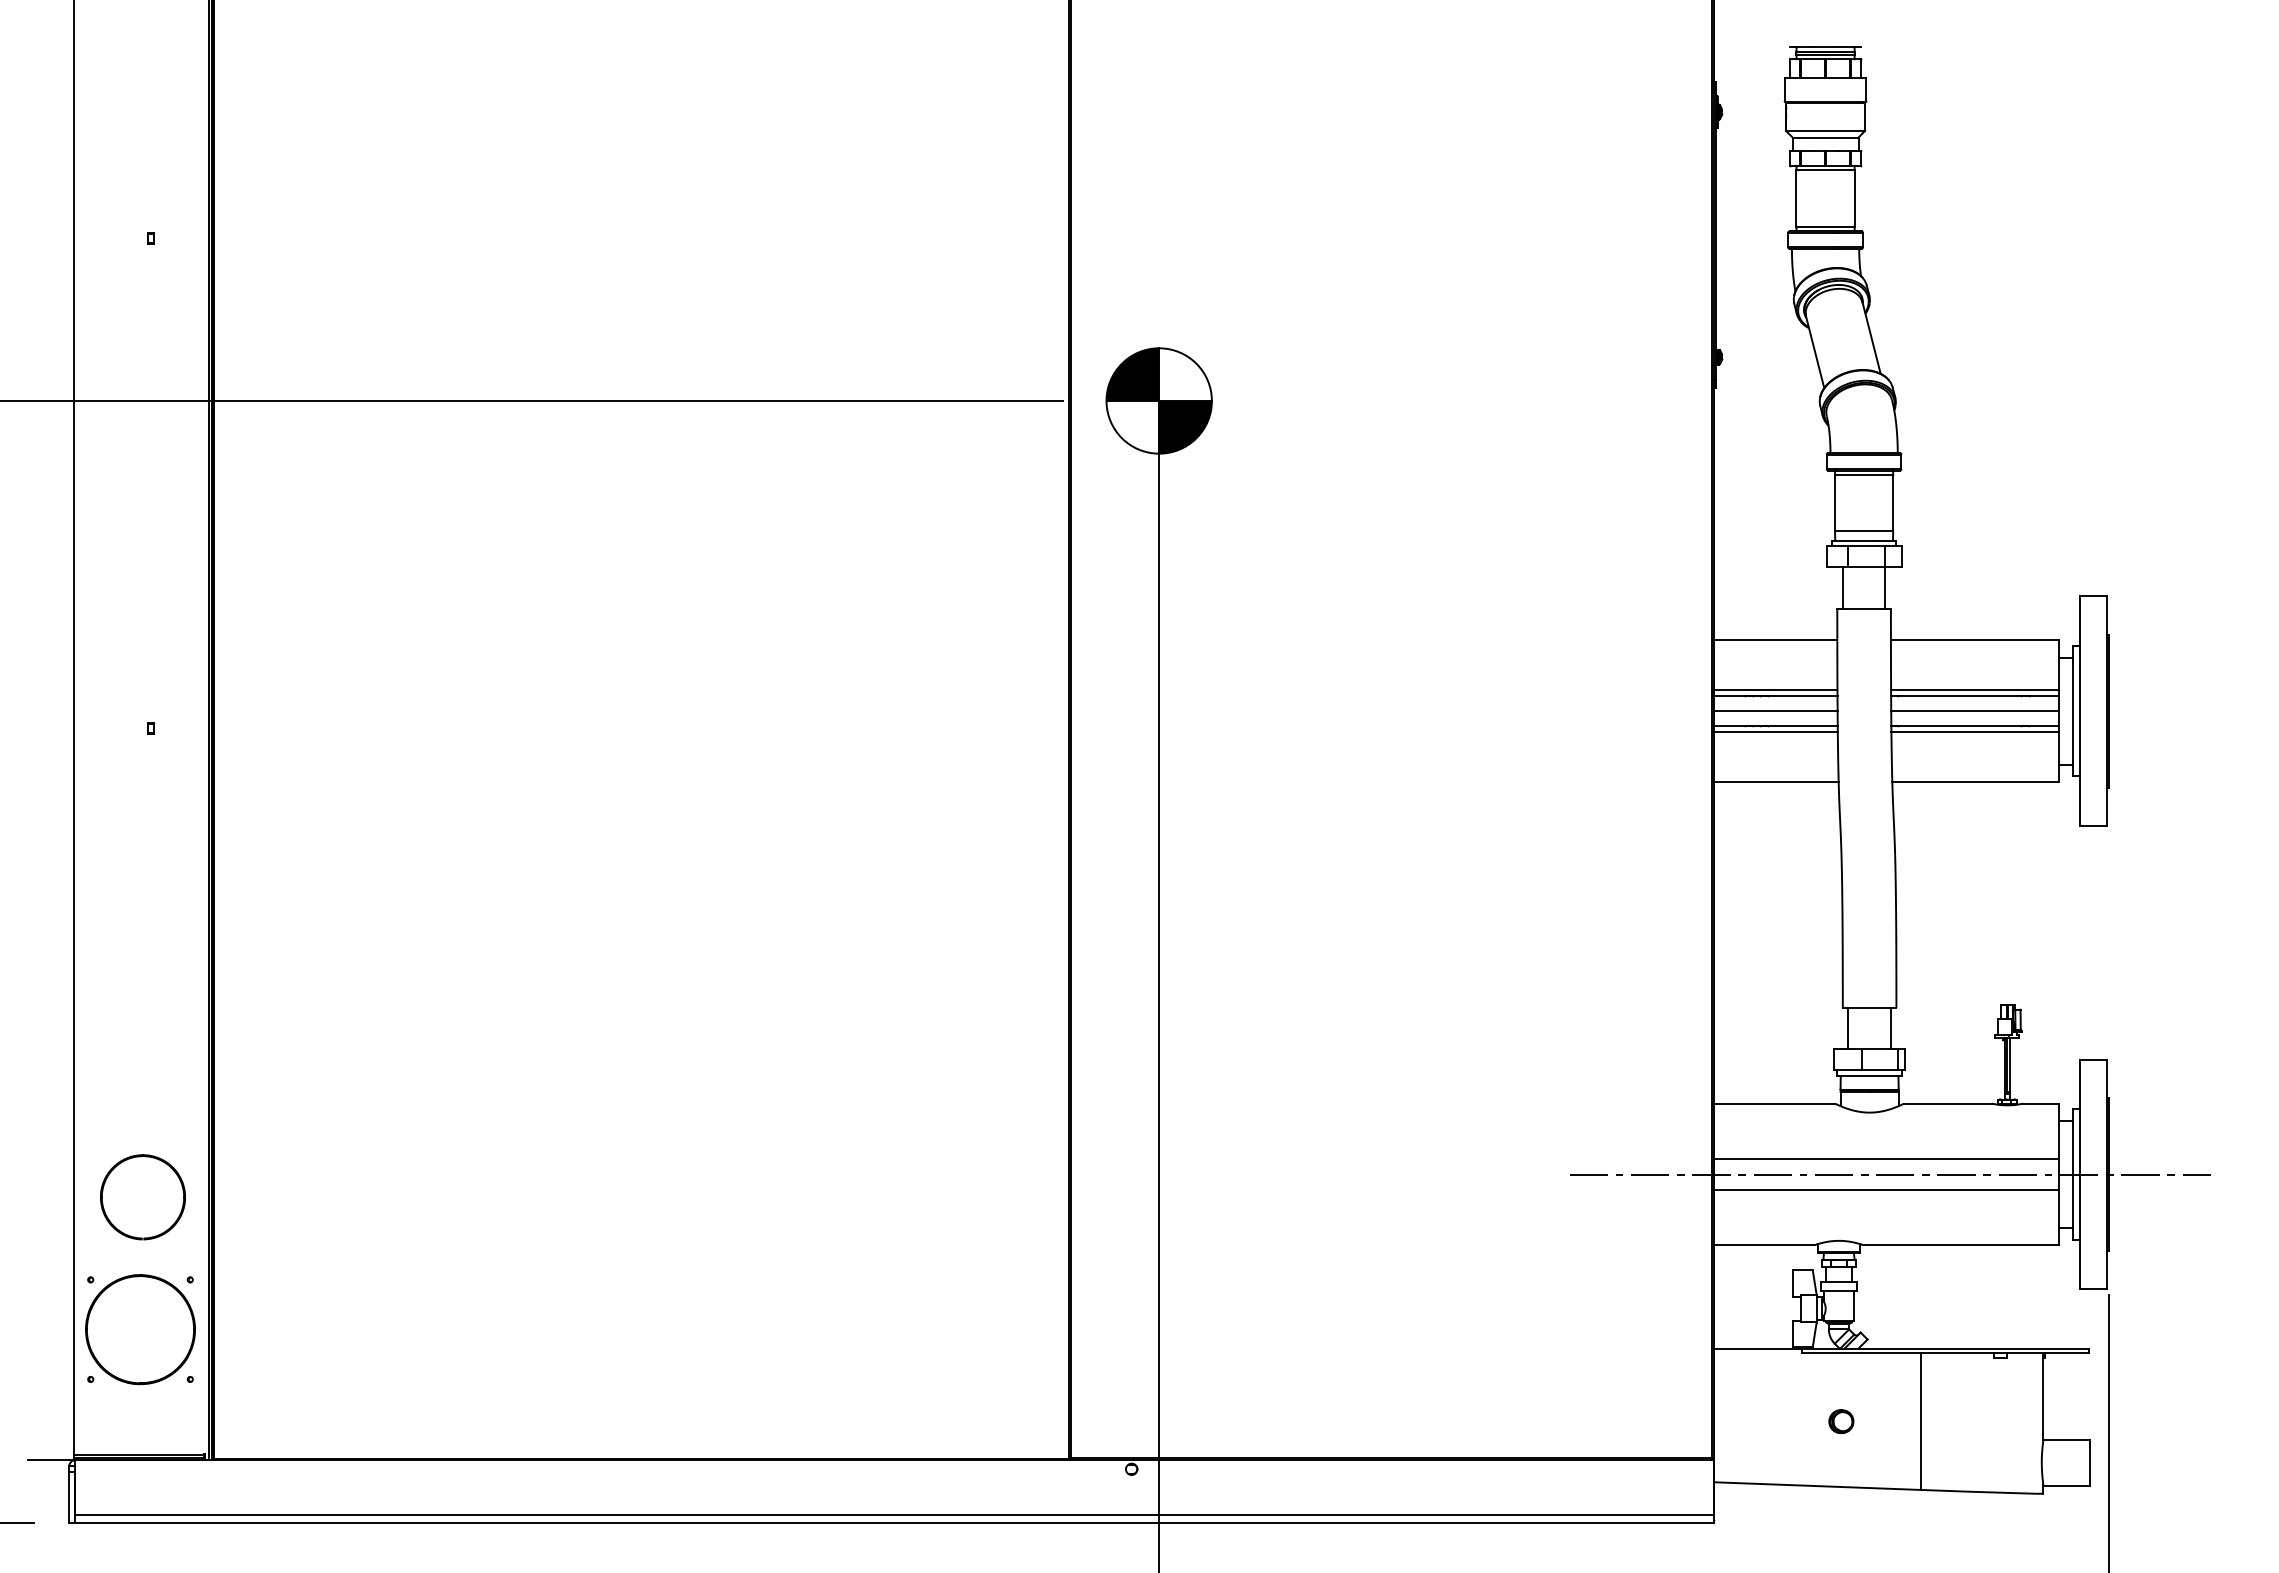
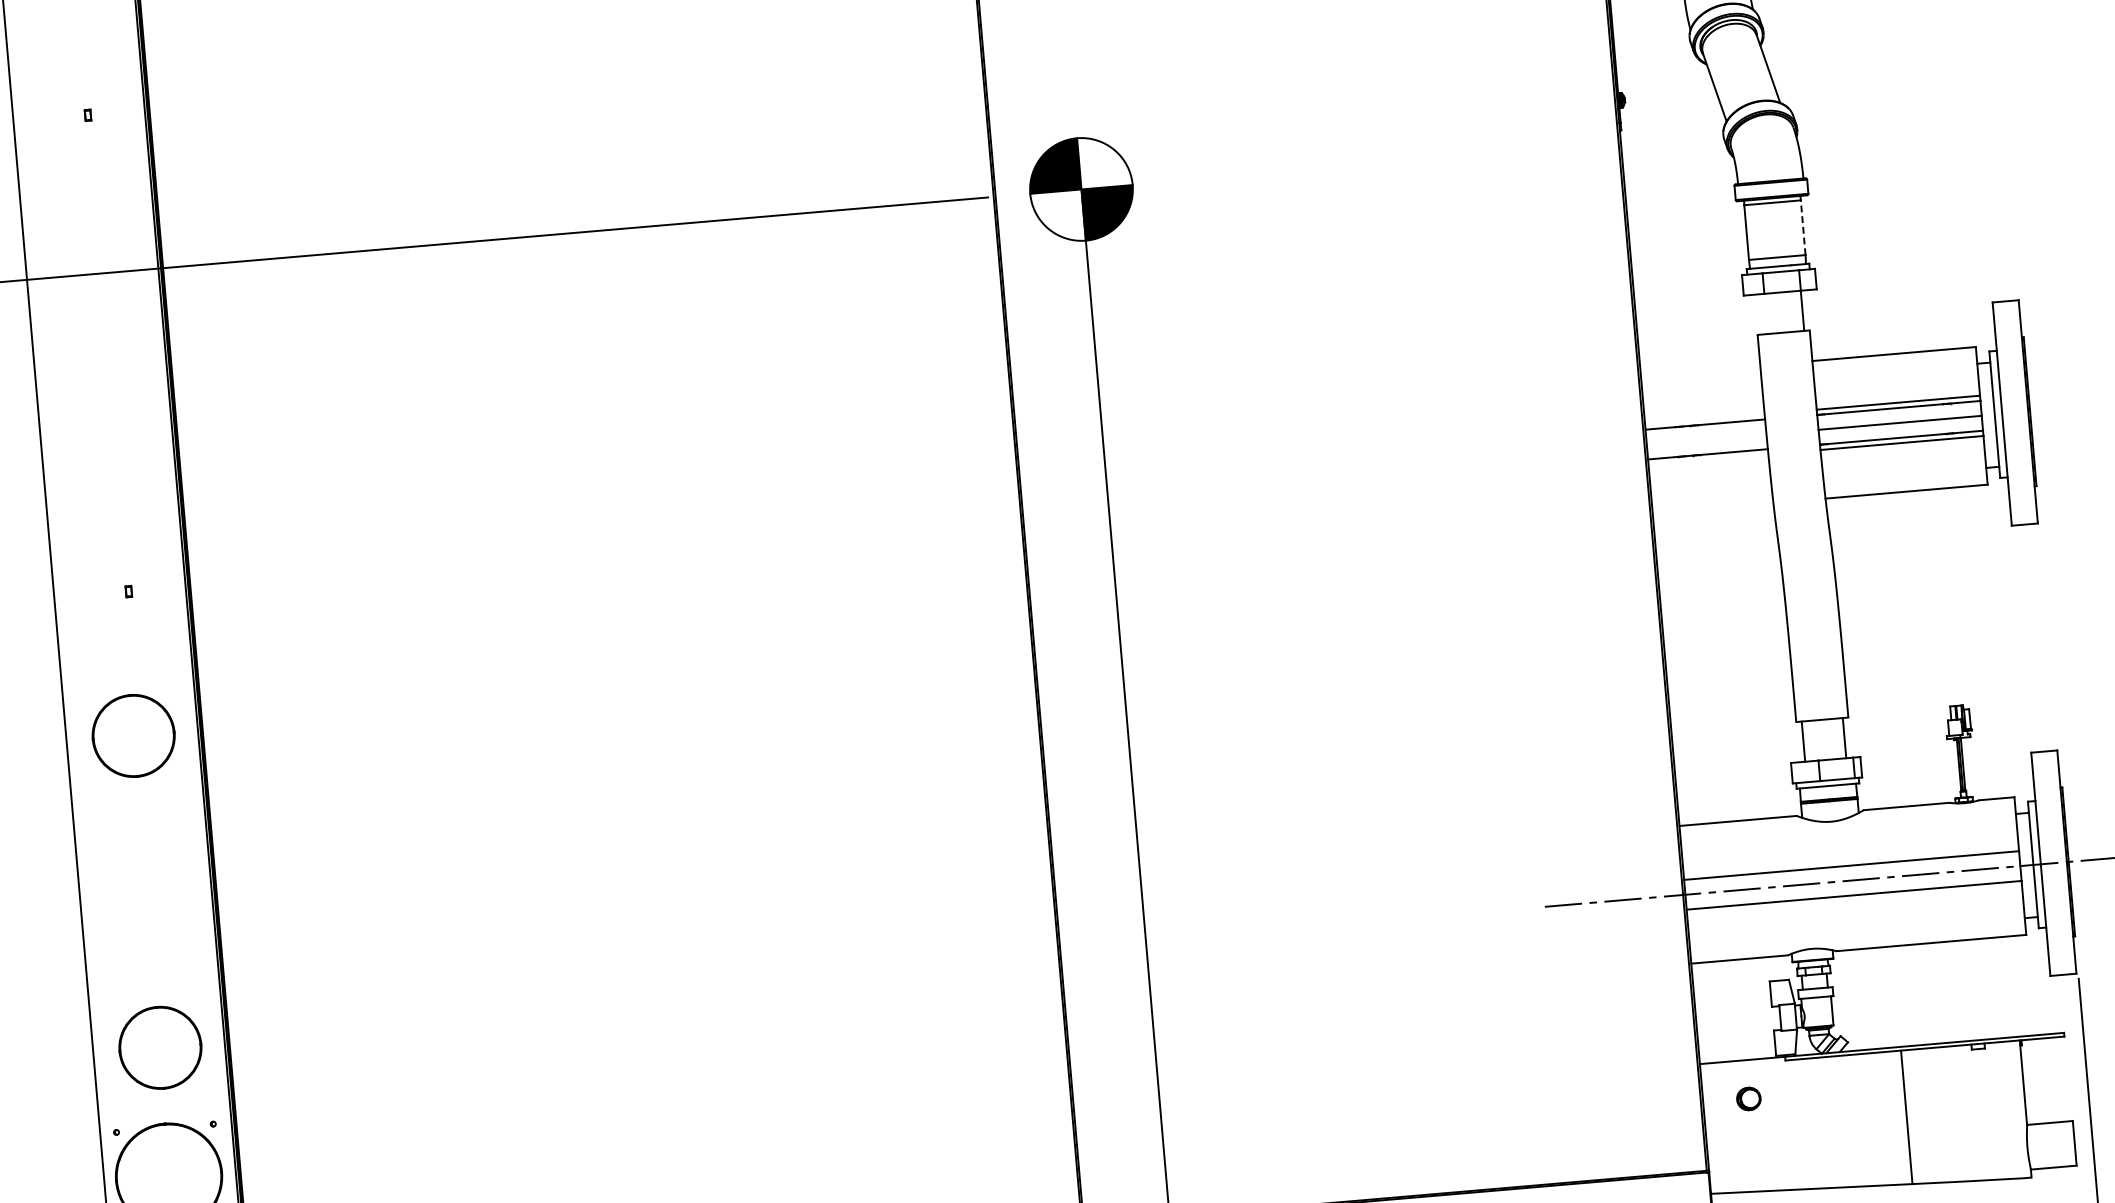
line: (1893, 502) -> (1803, 226), solid -> dashed
line: (1842, 587) -> (1760, 313), removed
line: (1775, 640) -> (1700, 370), removed
line: (1775, 690) -> (1704, 419), removed
line: (1775, 711) -> (1706, 439), removed
line: (1775, 731) -> (1707, 459), removed
line: (1776, 782) -> (1713, 508), removed
part: (142, 876) -> (133, 736), added
part: (1841, 1421) -> (1748, 1098), moved

